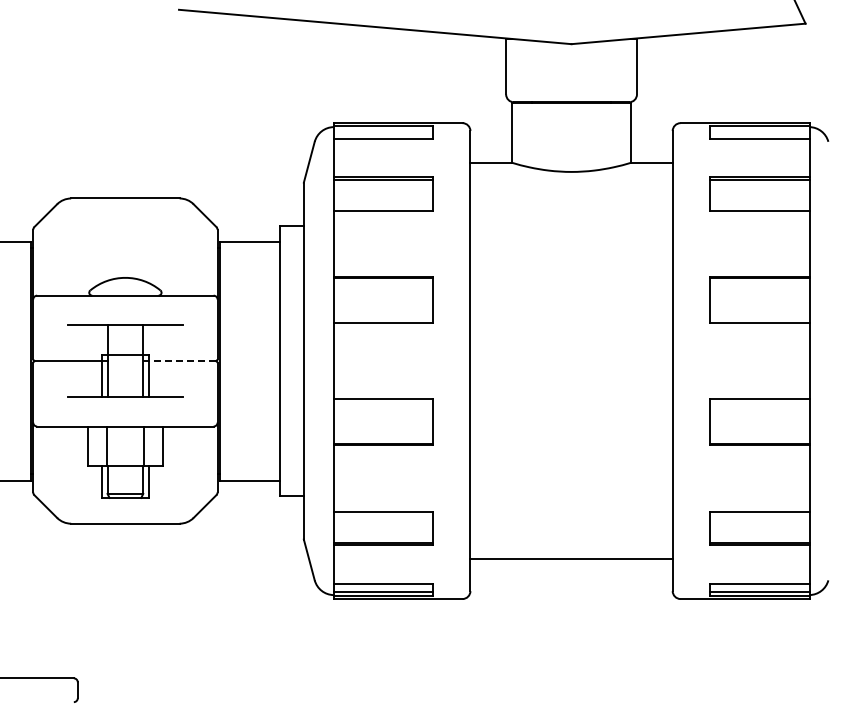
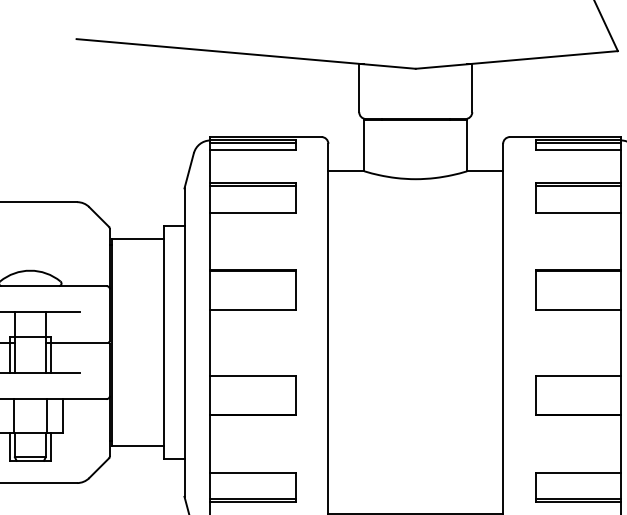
line: (382, 130) -> (252, 143), added
line: (759, 130) -> (578, 143), added
line: (178, 361) -> (76, 342), dashed -> solid

